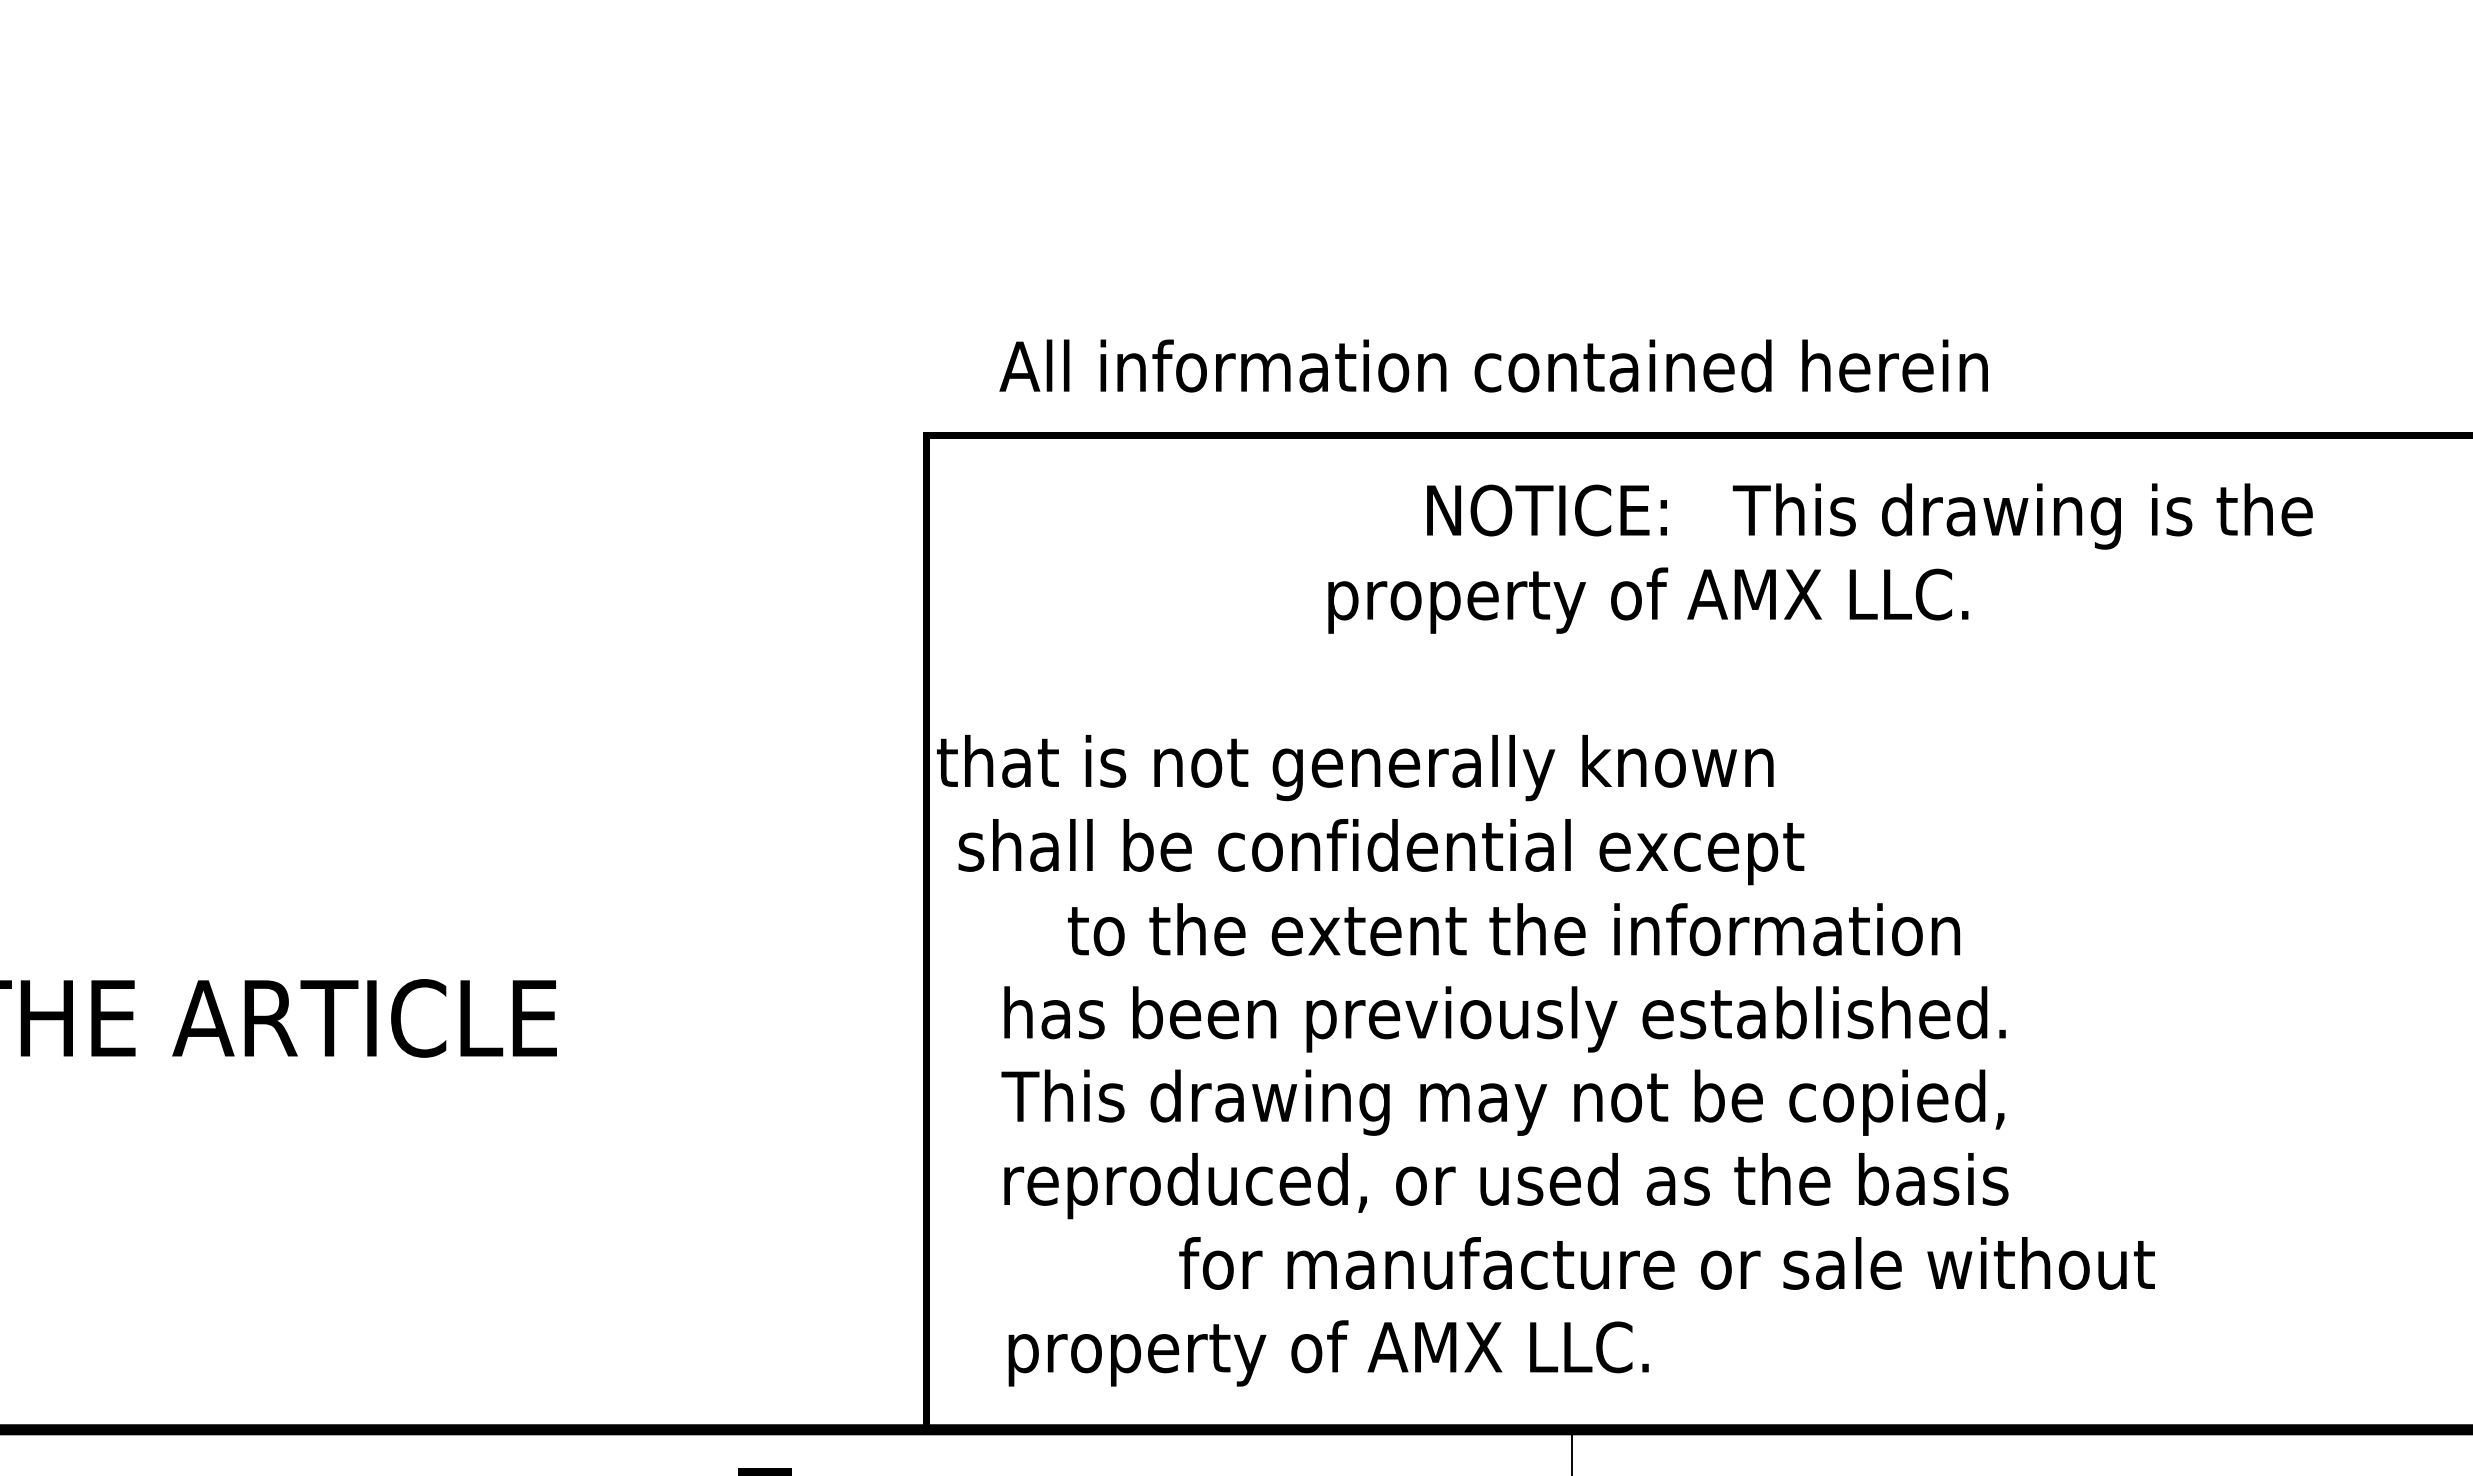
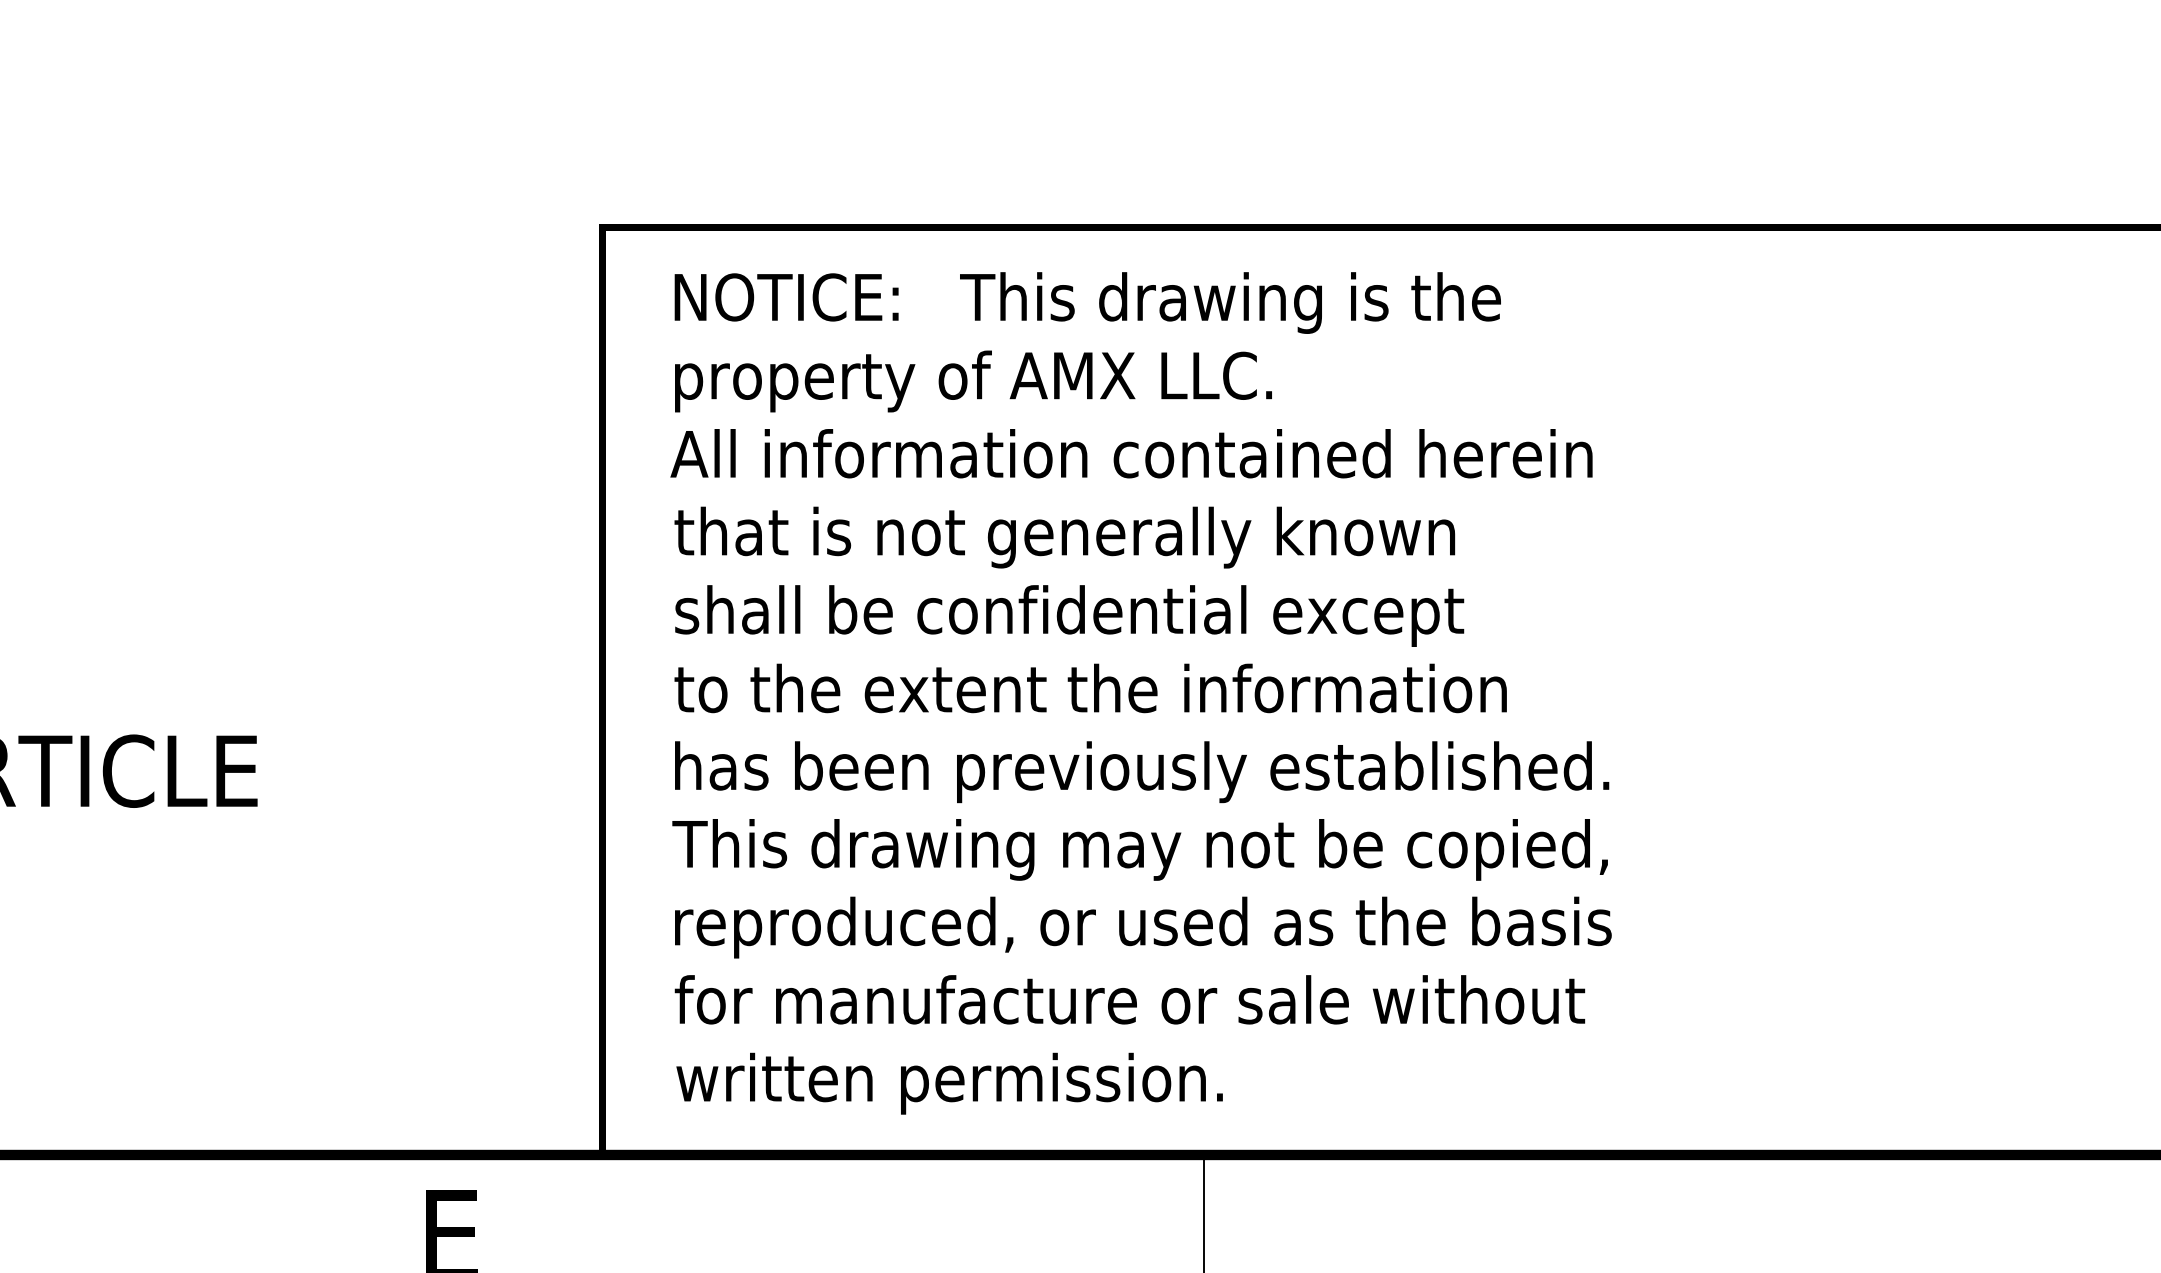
text: (1493, 365) -> (1131, 453), moved
text: (1869, 516) -> (1087, 302), moved
text: (1648, 600) -> (973, 381), moved
text: (1355, 767) -> (1065, 537), moved
text: (1381, 852) -> (1069, 616), moved
text: (1513, 929) -> (1090, 688), moved
text: (1666, 1263) -> (1129, 999), moved
text: (1326, 1353) -> (975, 1083), property of AMX LLC. -> written permission.

